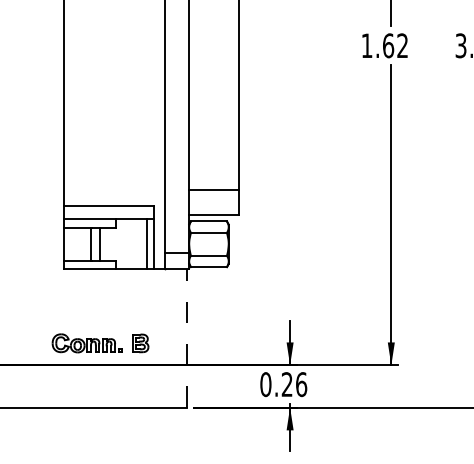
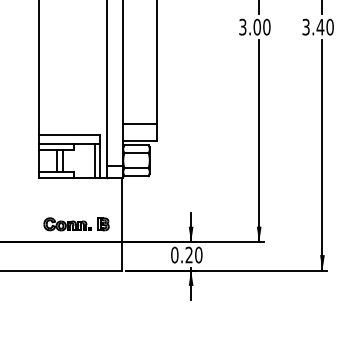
text: (384, 44) -> (254, 26), 1.62 -> 3.00
line: (186, 339) -> (121, 224), dashed -> solid
part: (100, 343) -> (76, 224), moved
text: (301, 383) -> (198, 254), 0.26 -> 0.20

